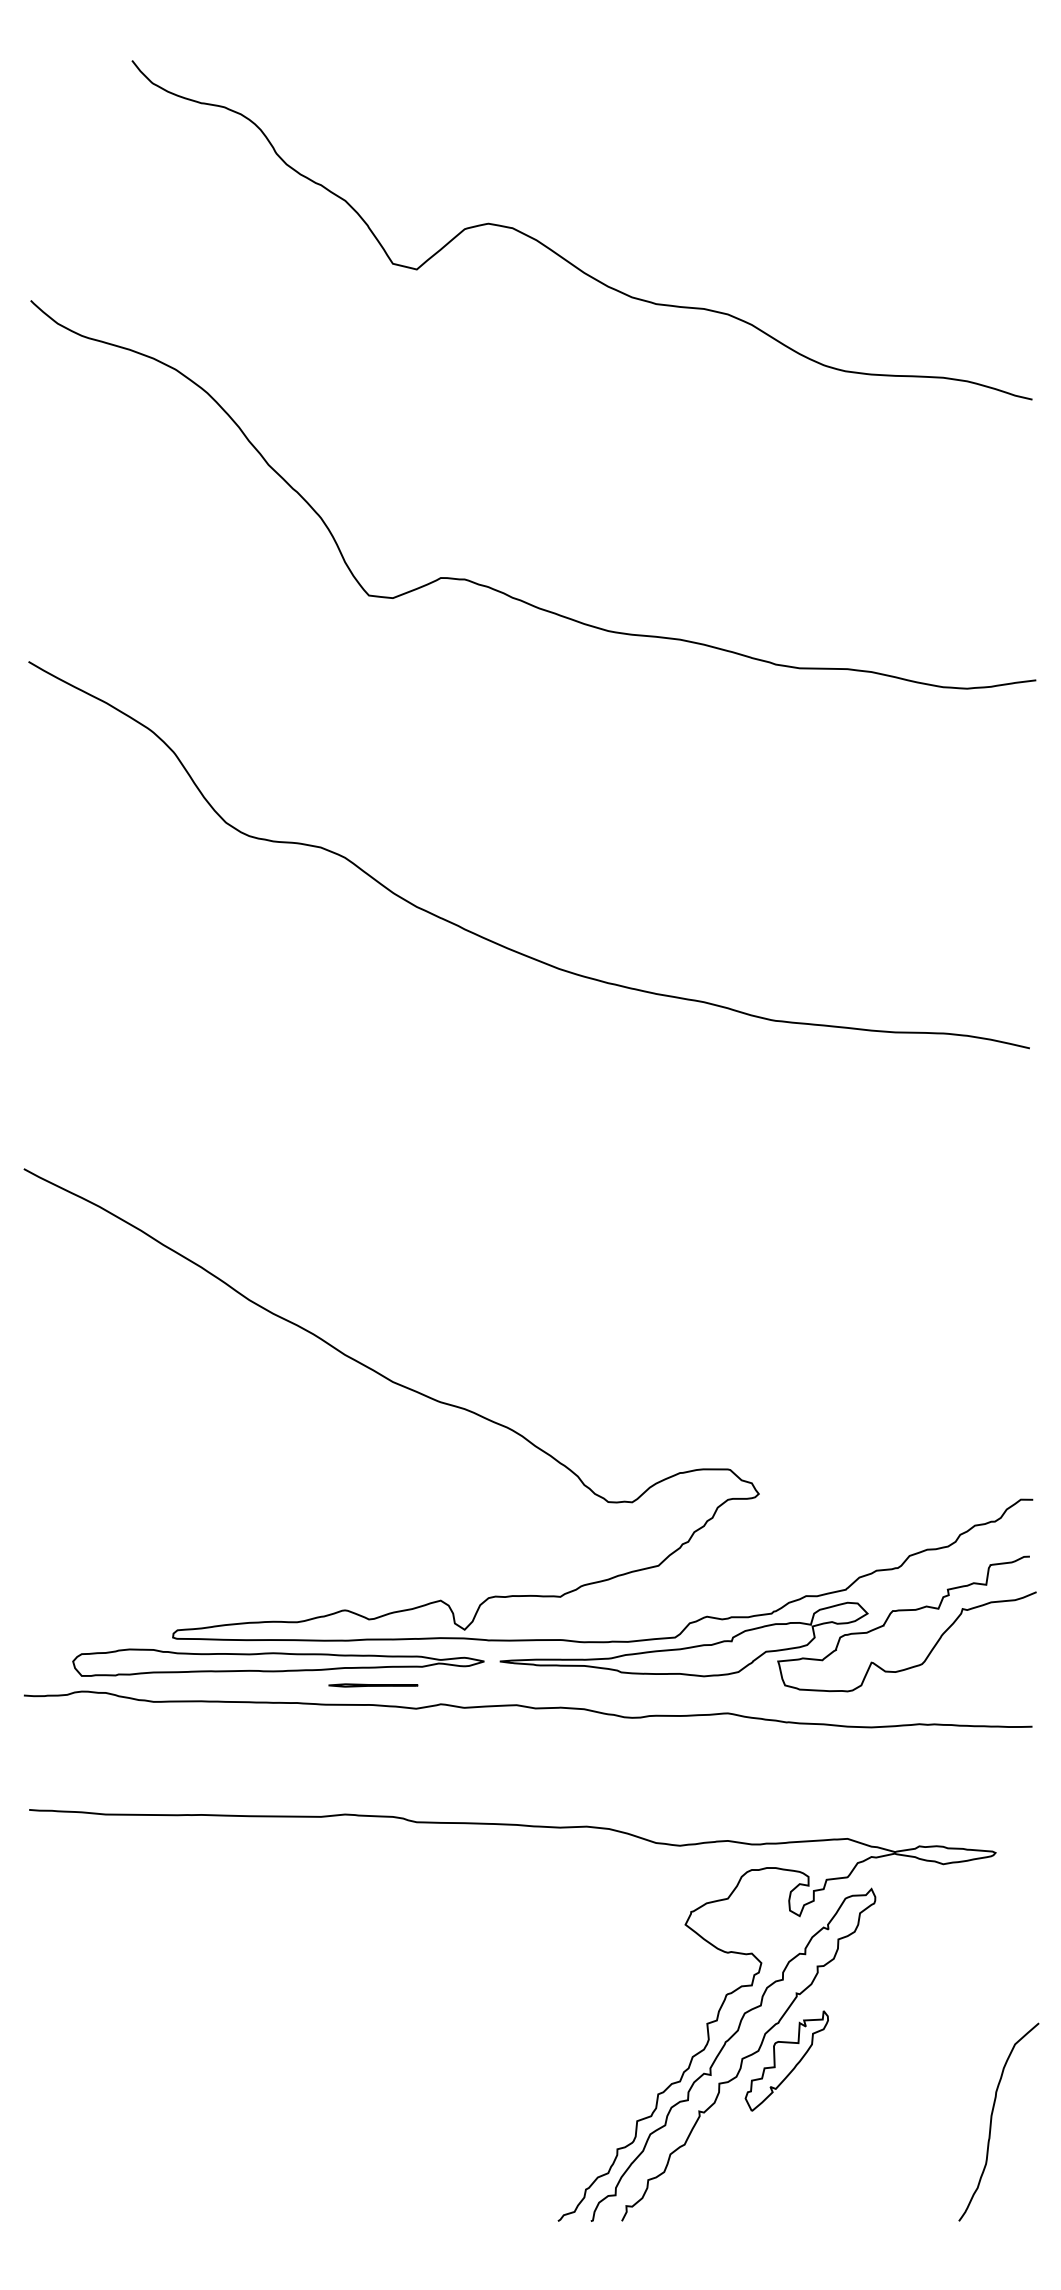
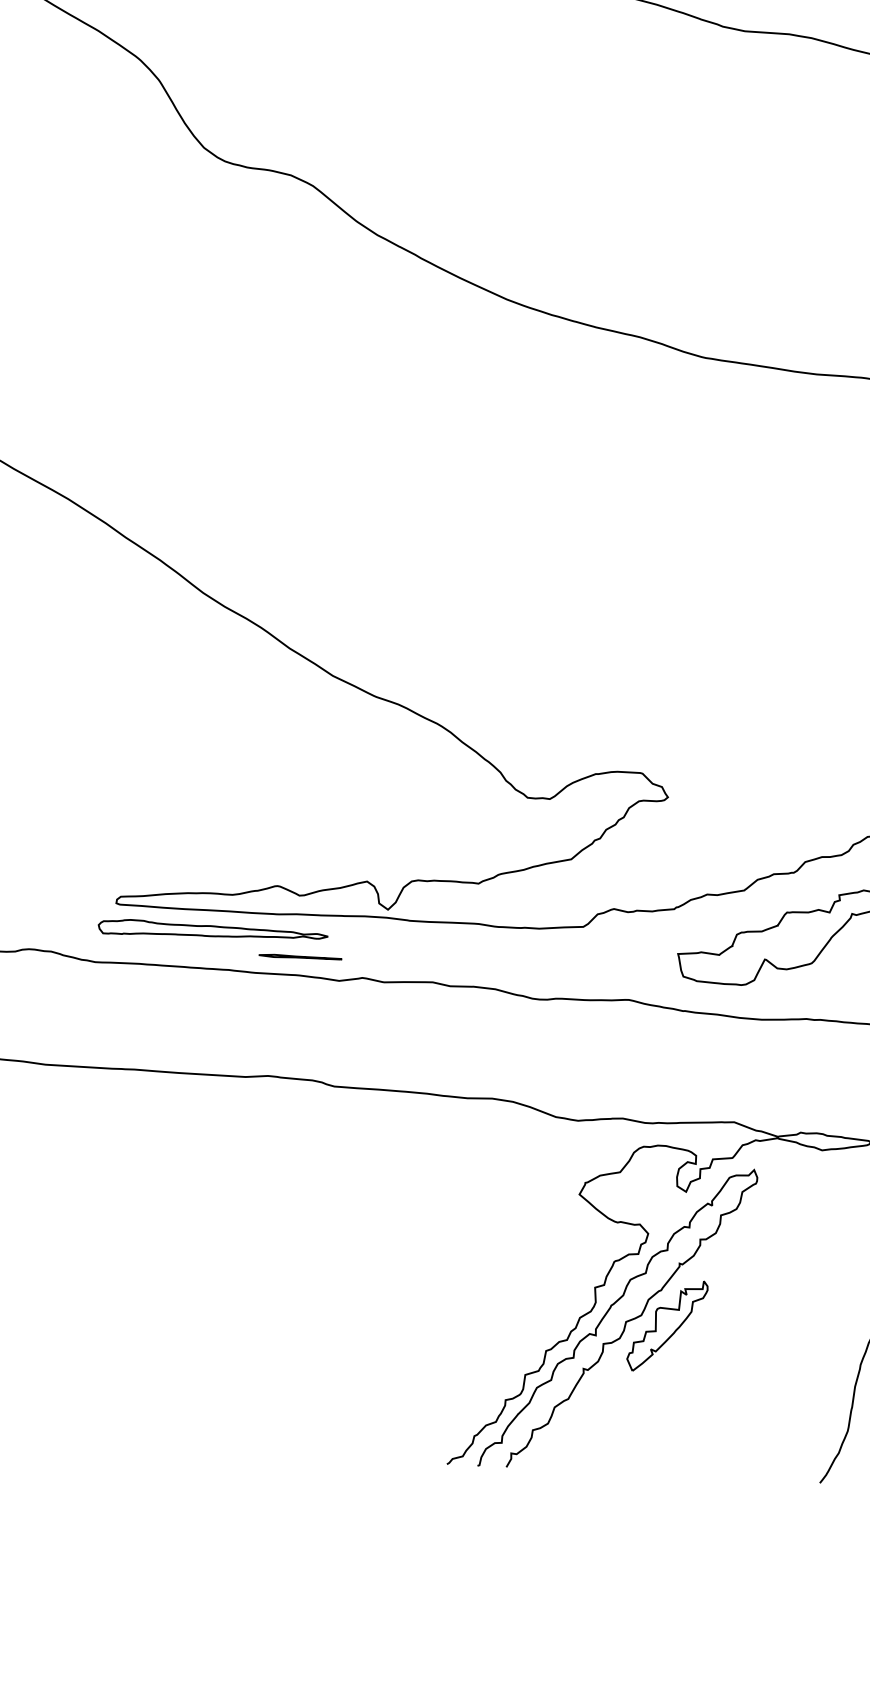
part: (683, 1647) -> (590, 936), removed
part: (278, 1662) -> (213, 931), size x0.6

